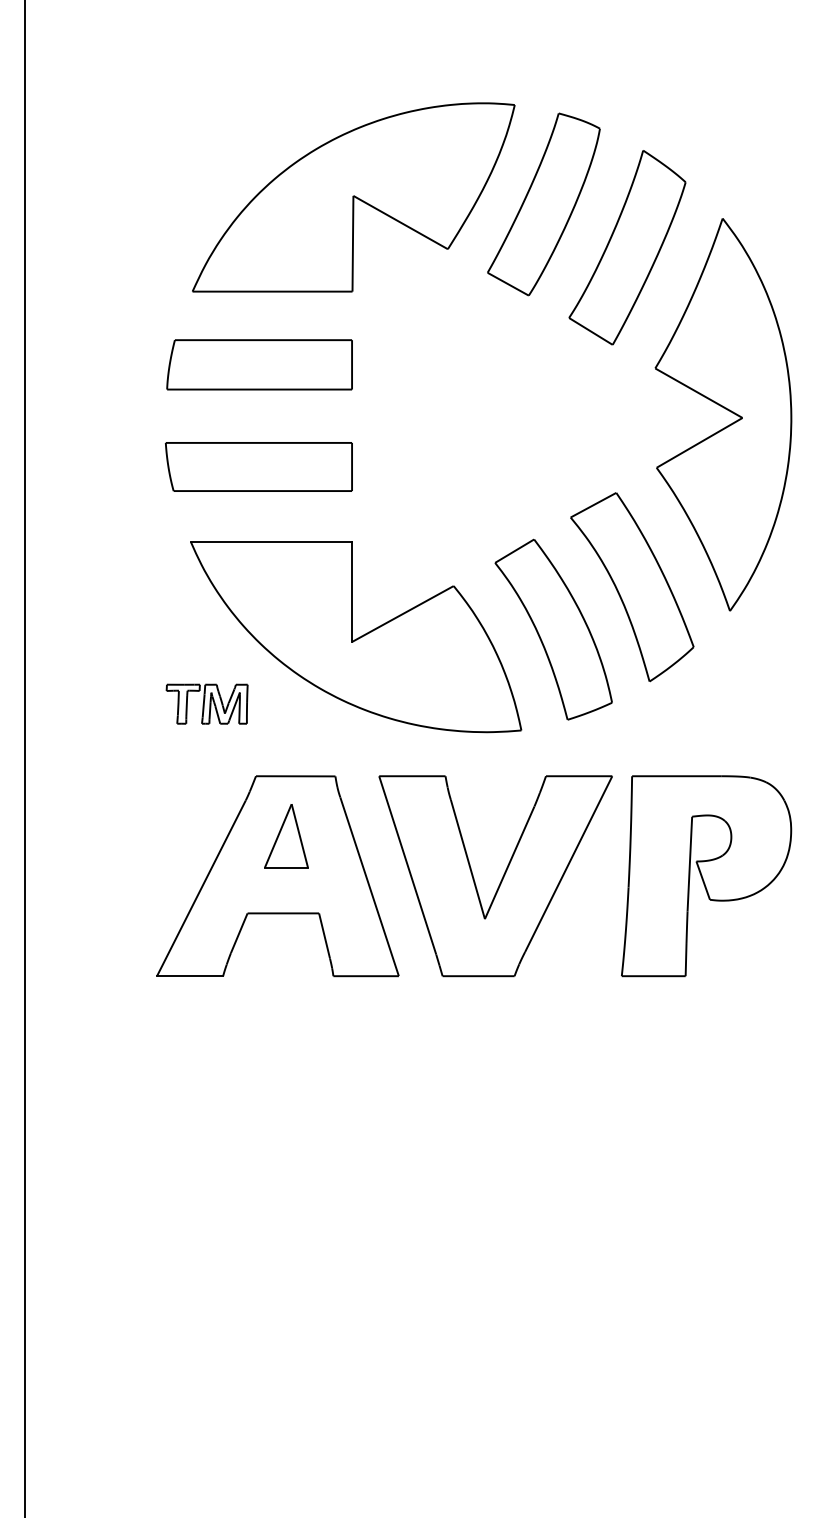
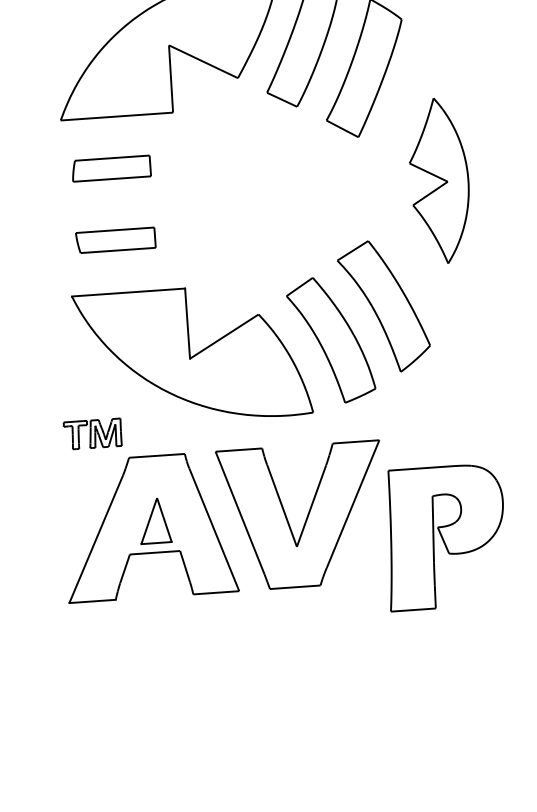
part: (259, 364) -> (111, 168), size x0.6
part: (723, 414) -> (439, 180), size x0.6
part: (258, 466) -> (115, 240), size x0.6
part: (206, 703) -> (92, 433), moved
part: (286, 836) -> (155, 521), moved
part: (706, 876) -> (445, 537), moved

